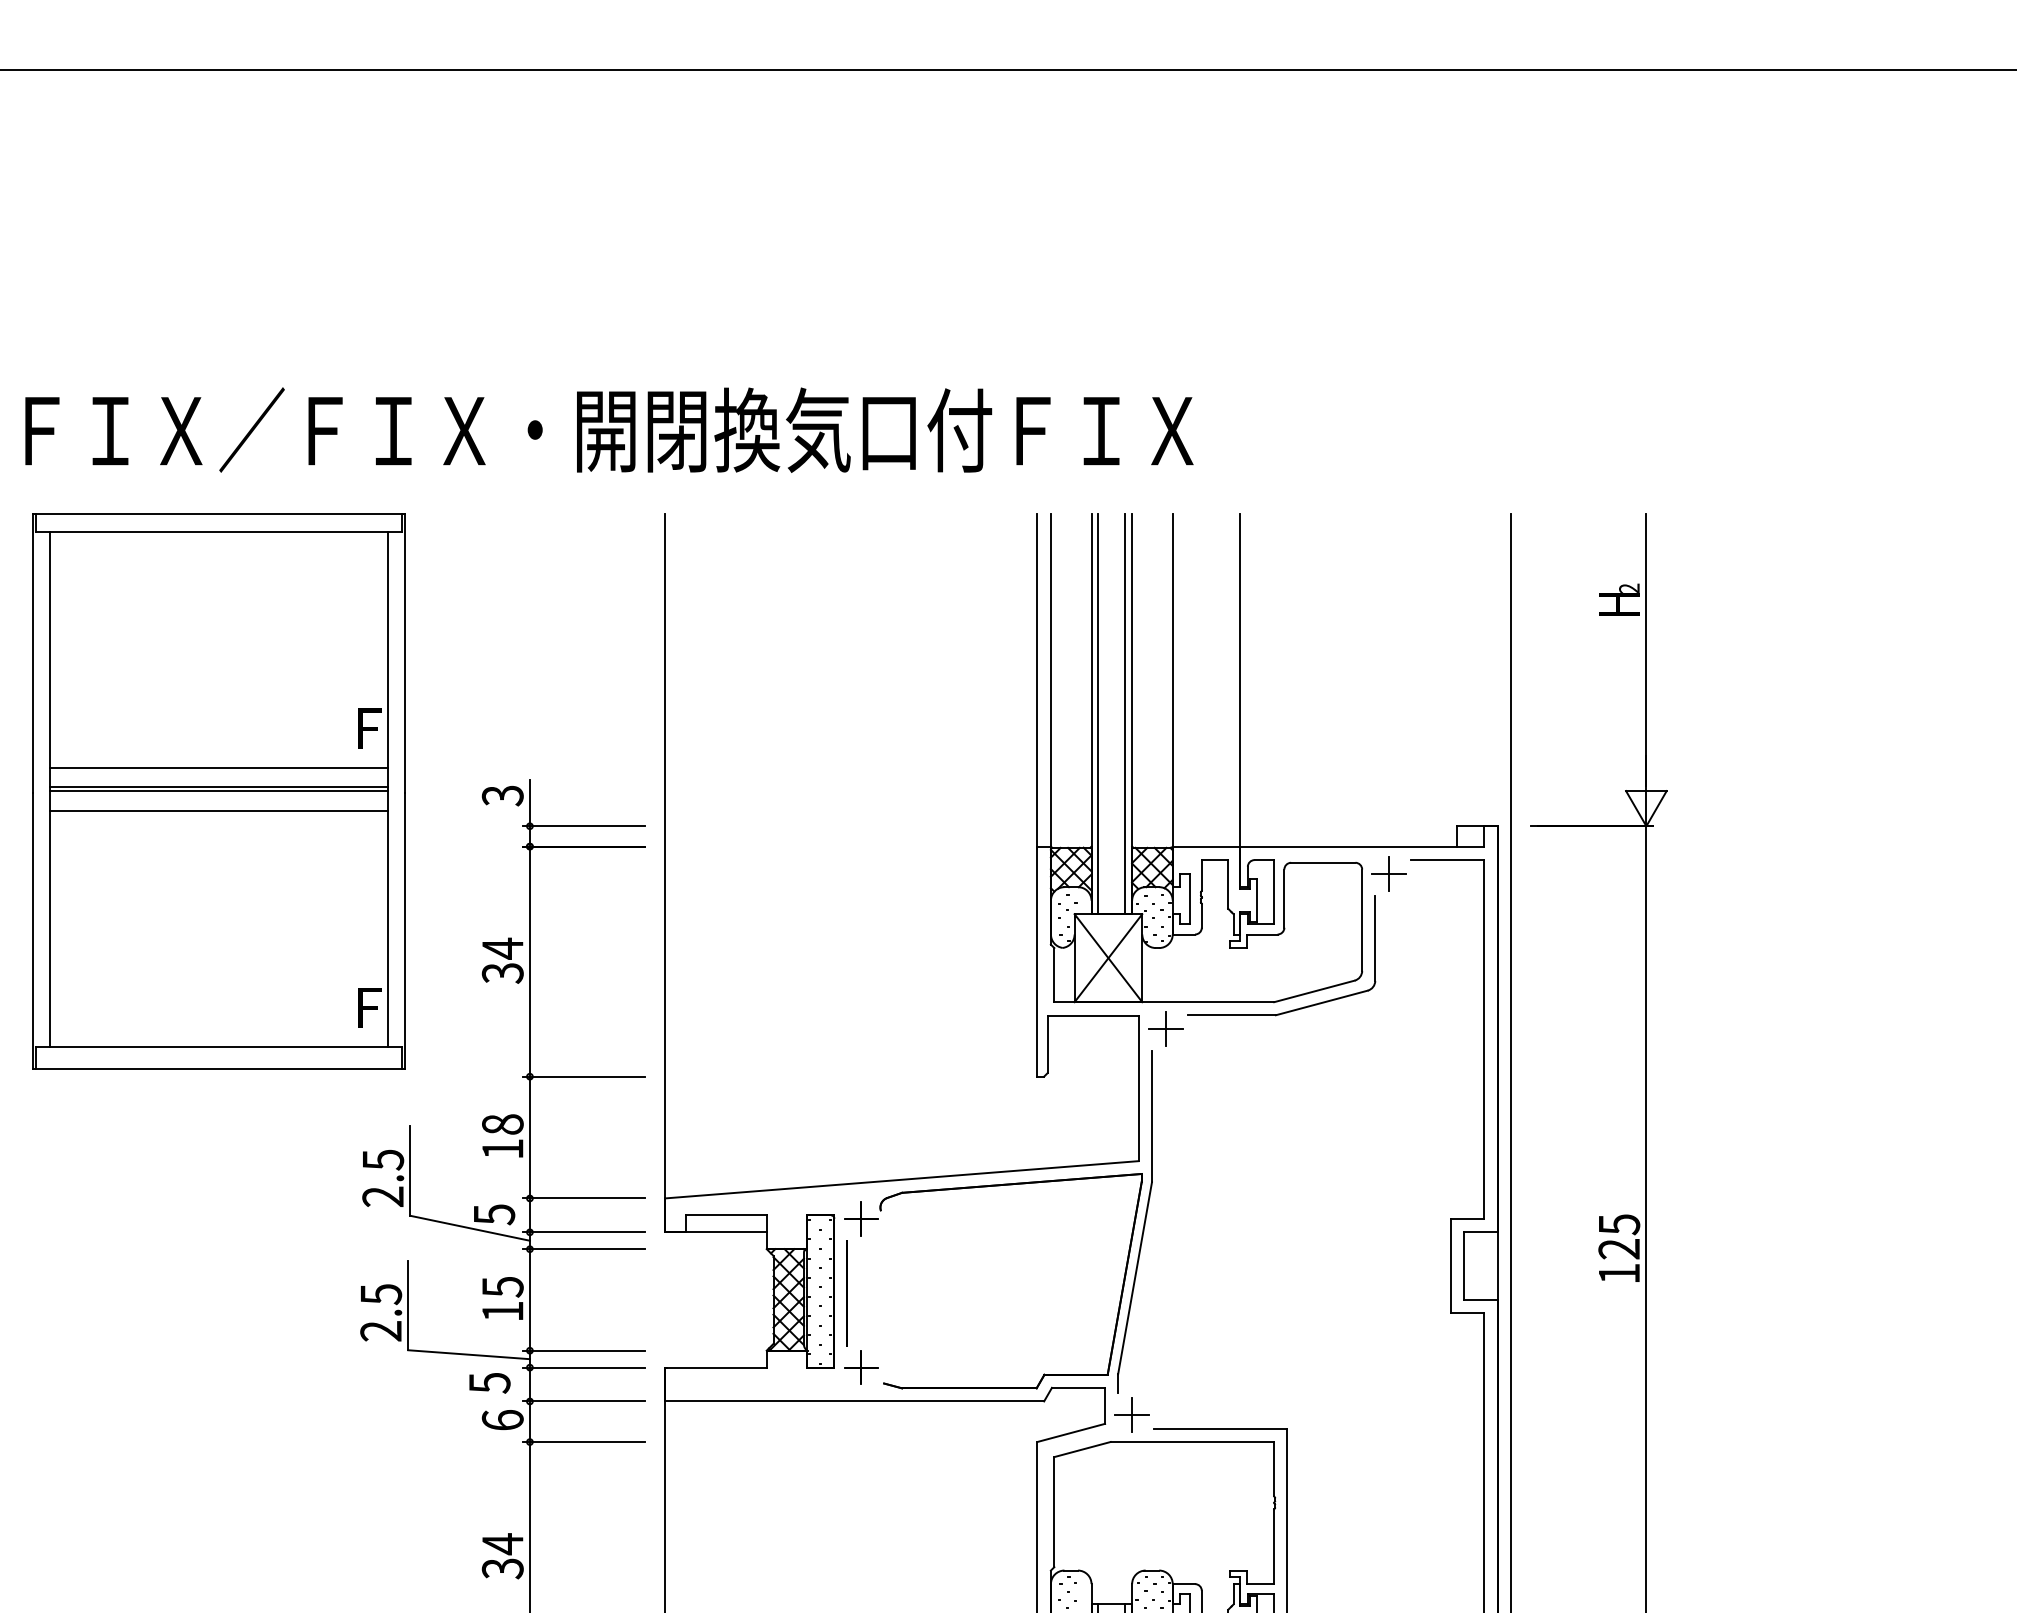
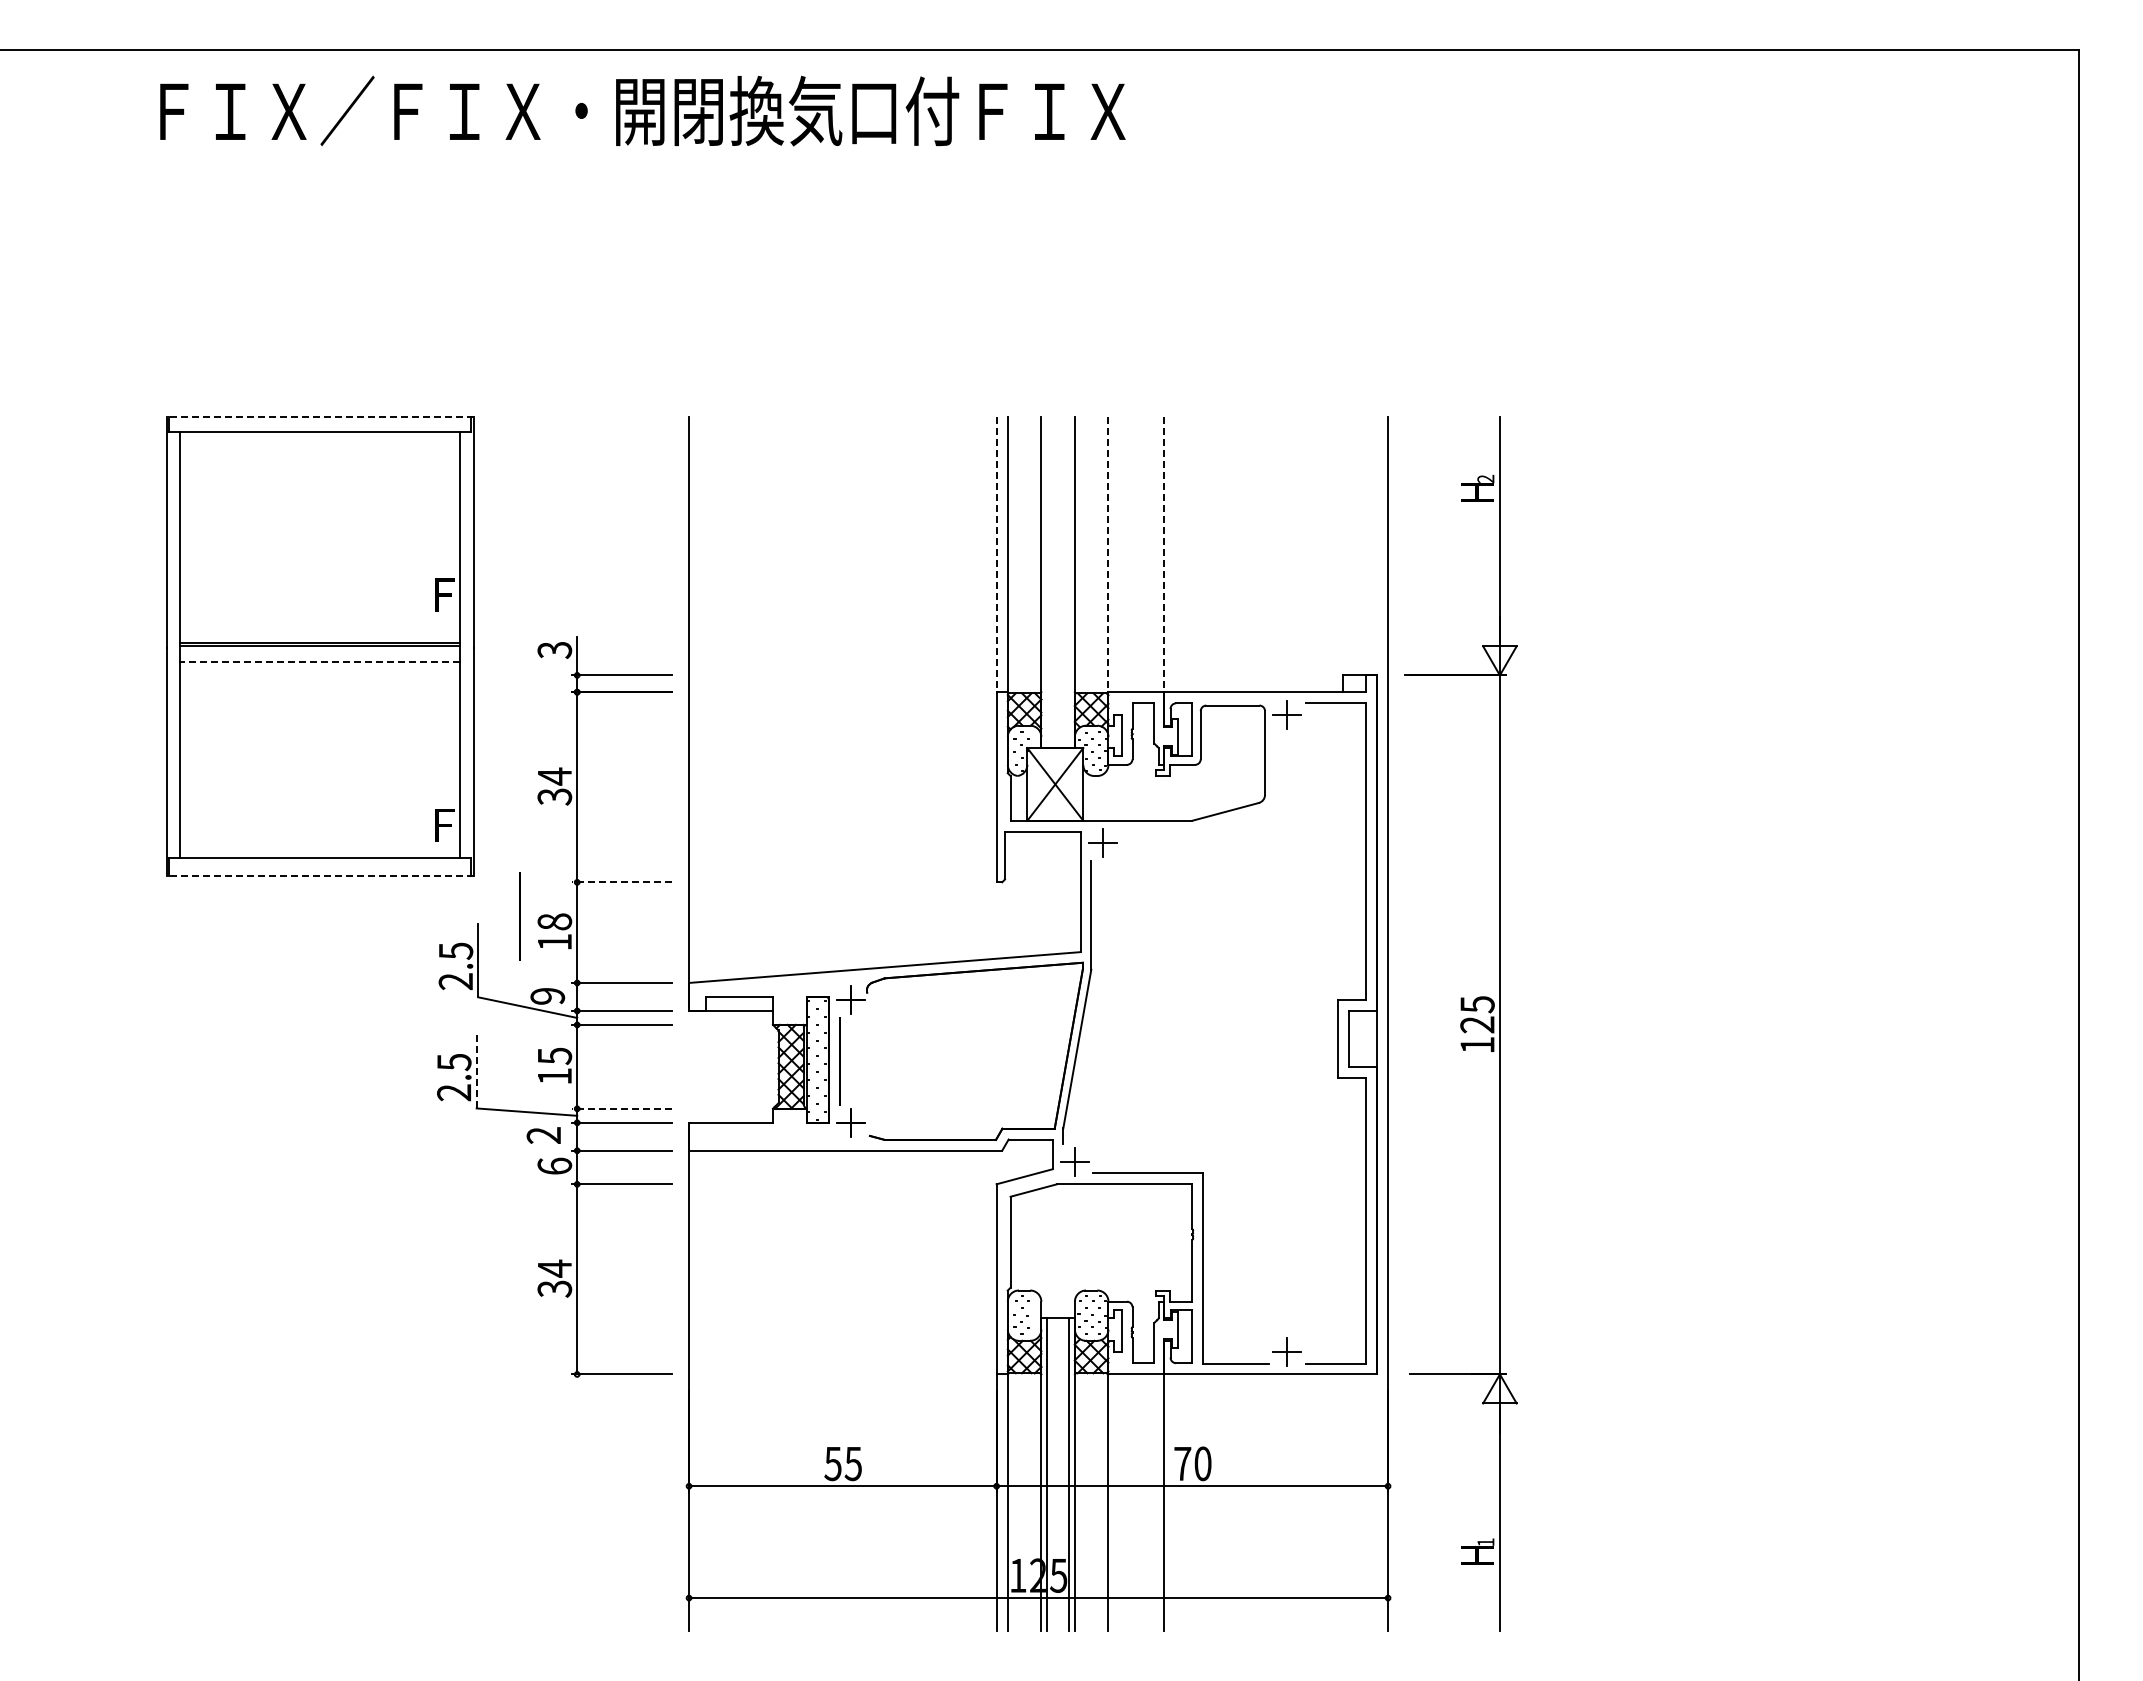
text: (608, 429) -> (642, 110), moved
line: (219, 513) -> (320, 416), solid -> dashed
line: (1037, 681) -> (996, 555), solid -> dashed
line: (1172, 681) -> (1108, 555), solid -> dashed
line: (1240, 681) -> (1164, 555), solid -> dashed
line: (1097, 713) -> (1046, 582), removed
line: (1125, 713) -> (1069, 582), removed
line: (218, 768) -> (319, 627), removed
line: (219, 810) -> (320, 662), solid -> dashed
part: (1297, 1007) -> (1211, 825), removed
line: (219, 1068) -> (320, 875), solid -> dashed
line: (583, 1076) -> (621, 882), solid -> dashed
line: (460, 1118) -> (519, 916), added
text: (493, 1214) -> (547, 996), 5 -> 9
line: (408, 1305) -> (476, 1071), solid -> dashed
line: (583, 1350) -> (621, 1108), solid -> dashed
text: (489, 1382) -> (543, 1135), 5 -> 2

